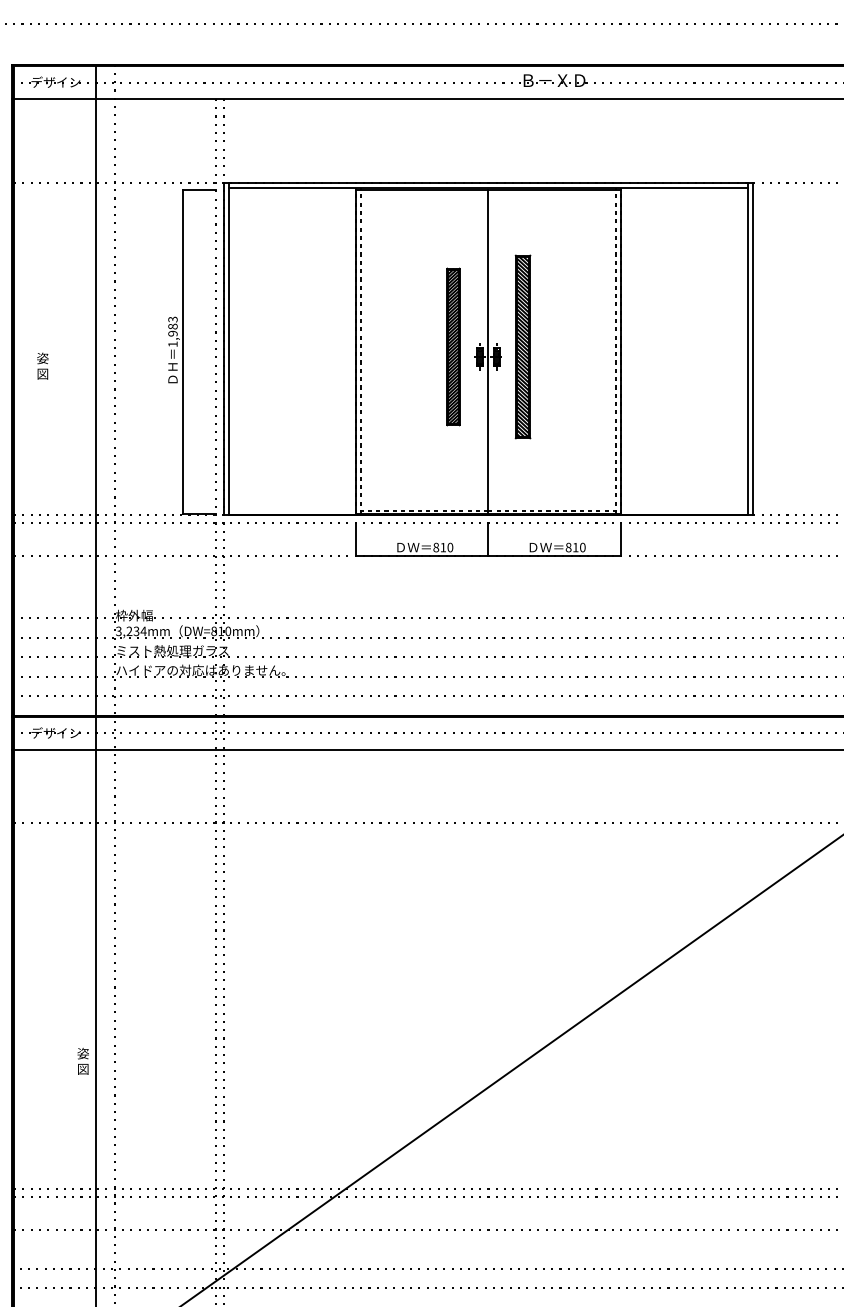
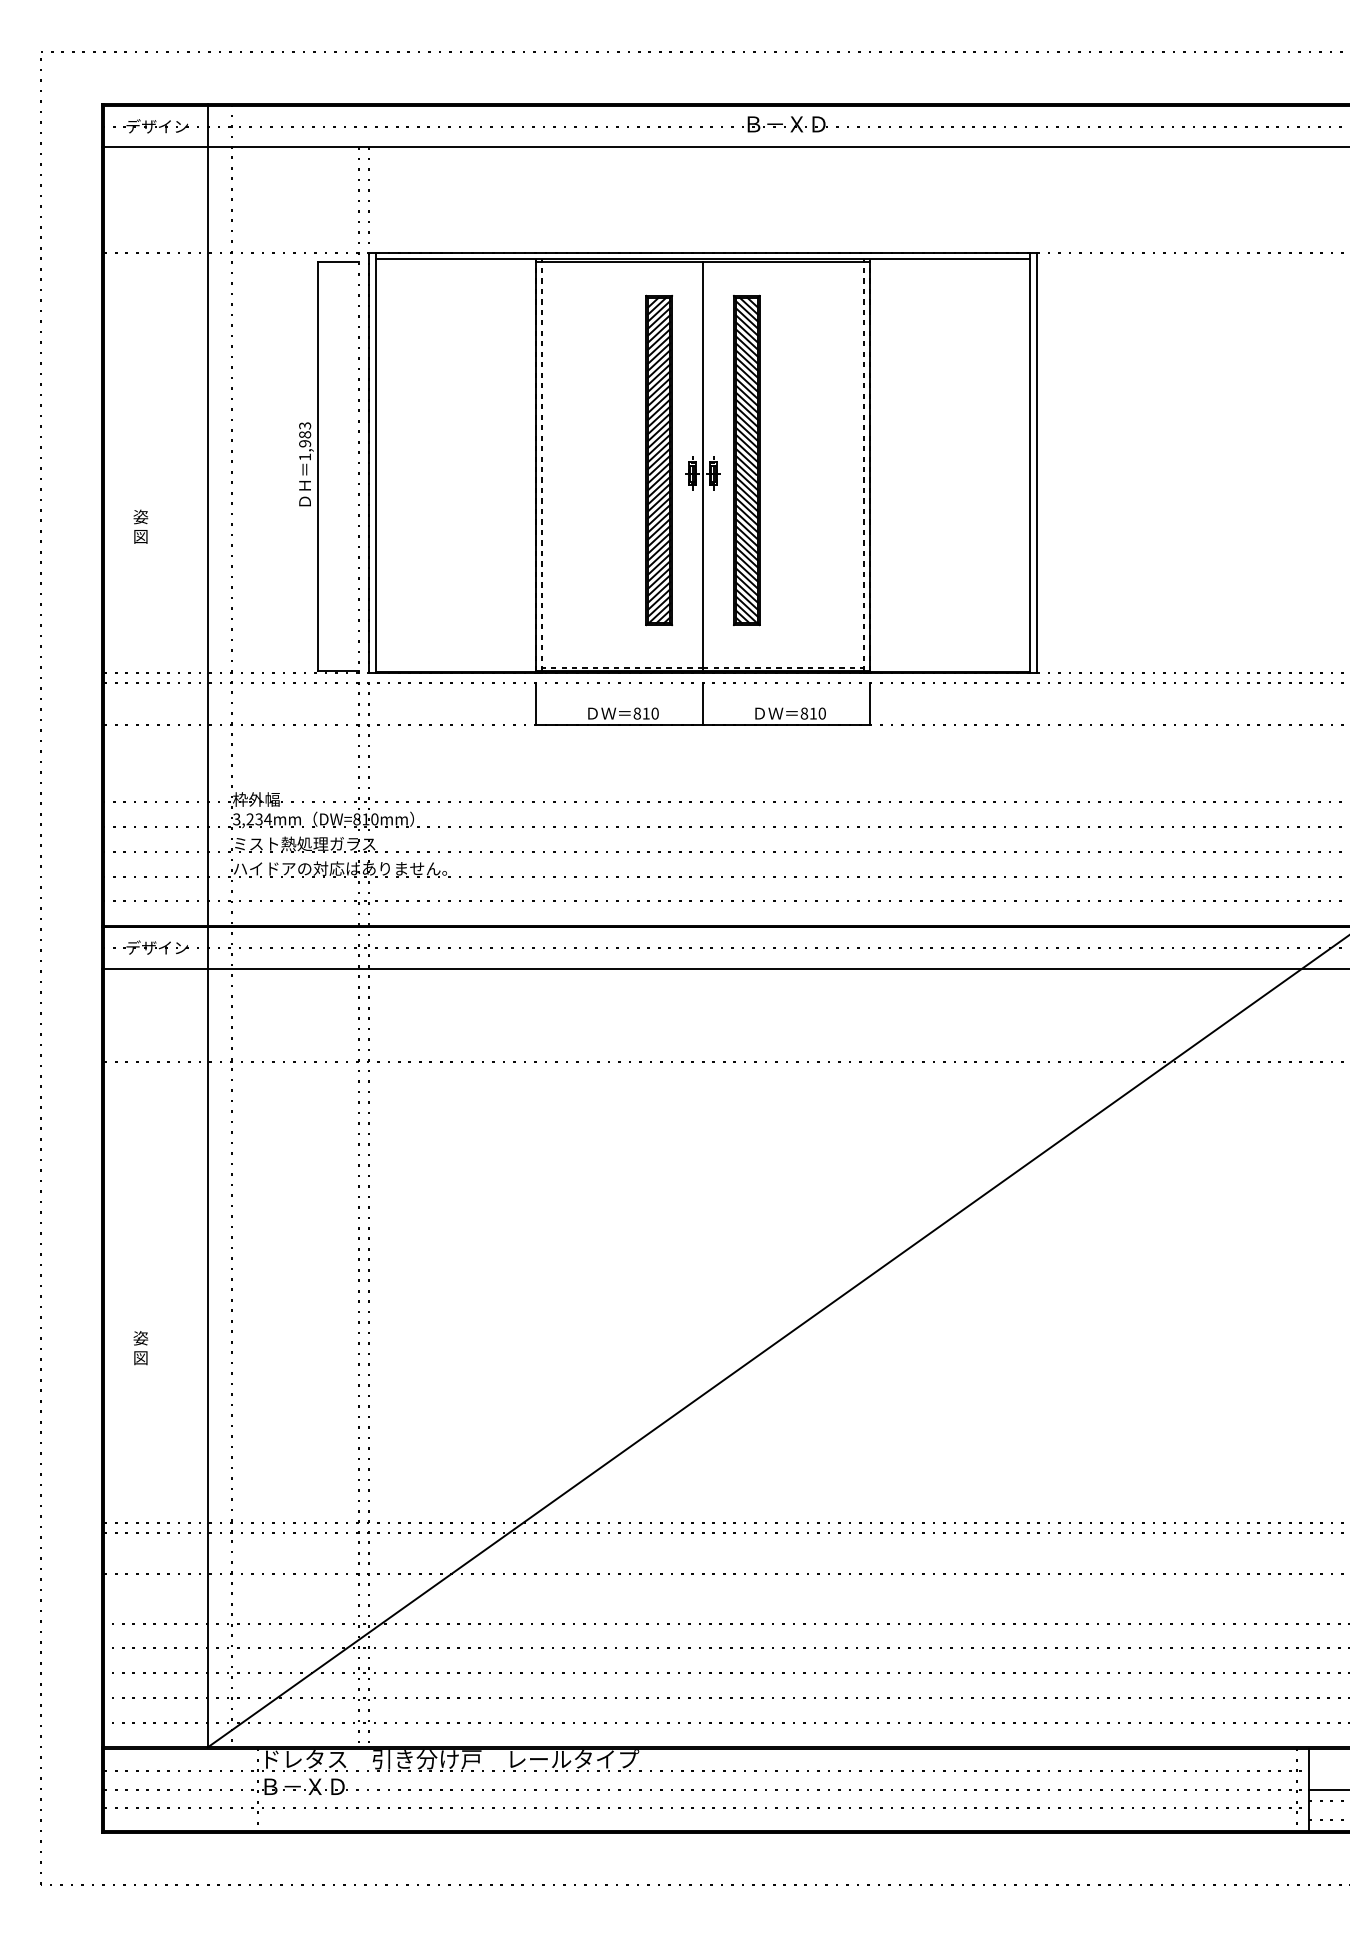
part: (453, 346) -> (658, 460), size x1.67
part: (522, 346) -> (746, 460), size x1.43
text: (42, 366) -> (140, 526), moved
text: (82, 1061) -> (140, 1348), moved

